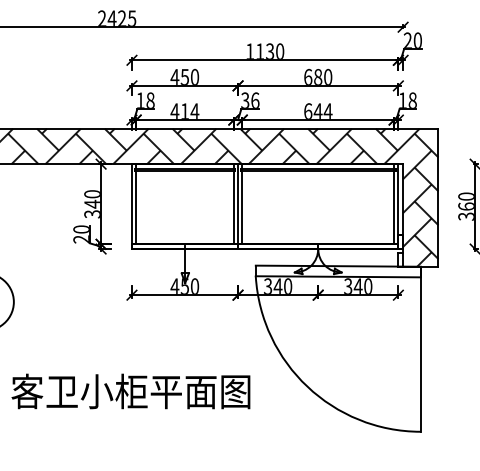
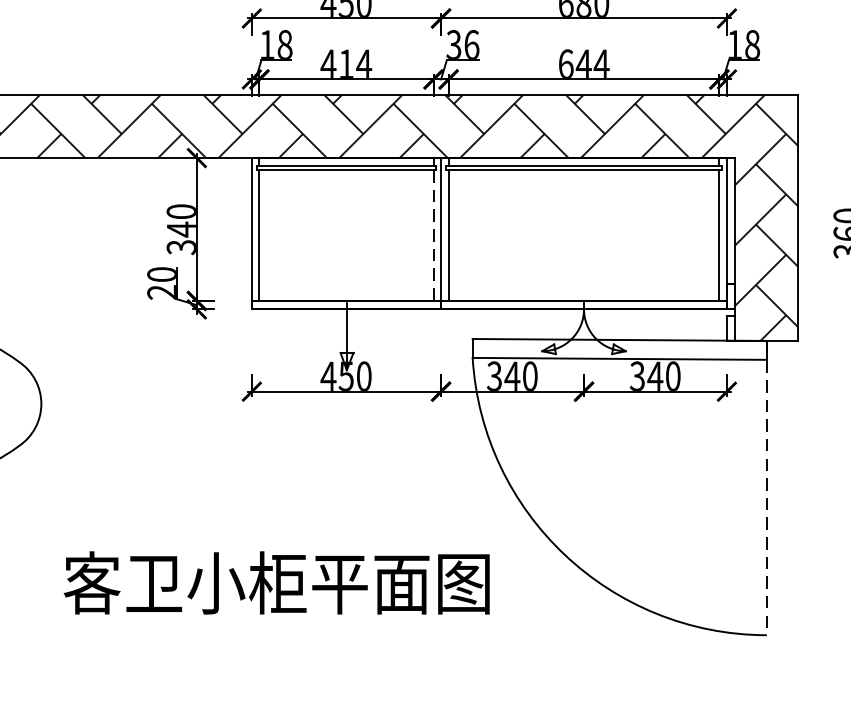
line: (233, 207) -> (432, 235), solid -> dashed
line: (420, 349) -> (766, 488), solid -> dashed
text: (130, 391) -> (276, 583), moved

